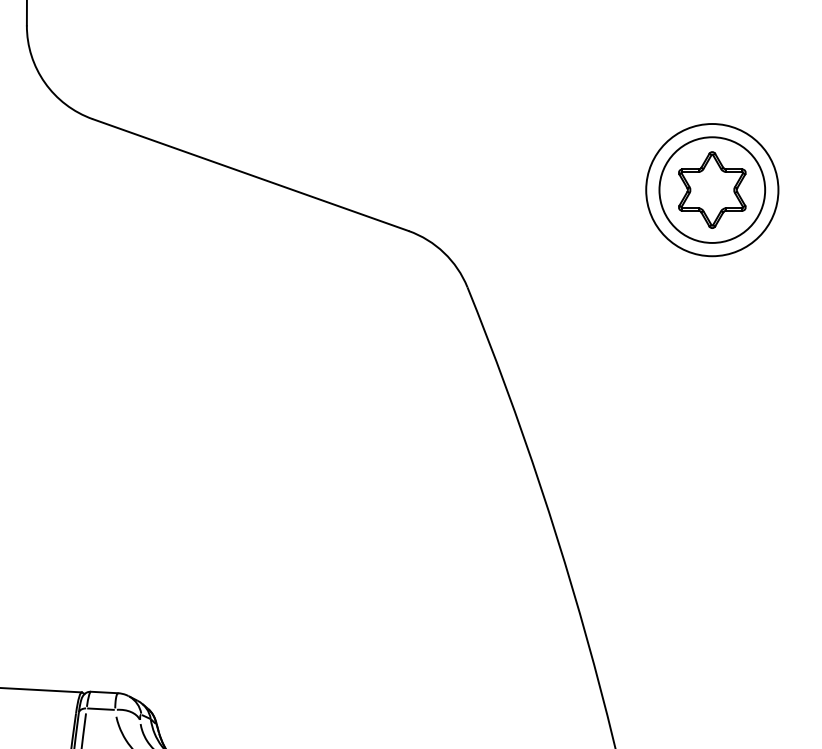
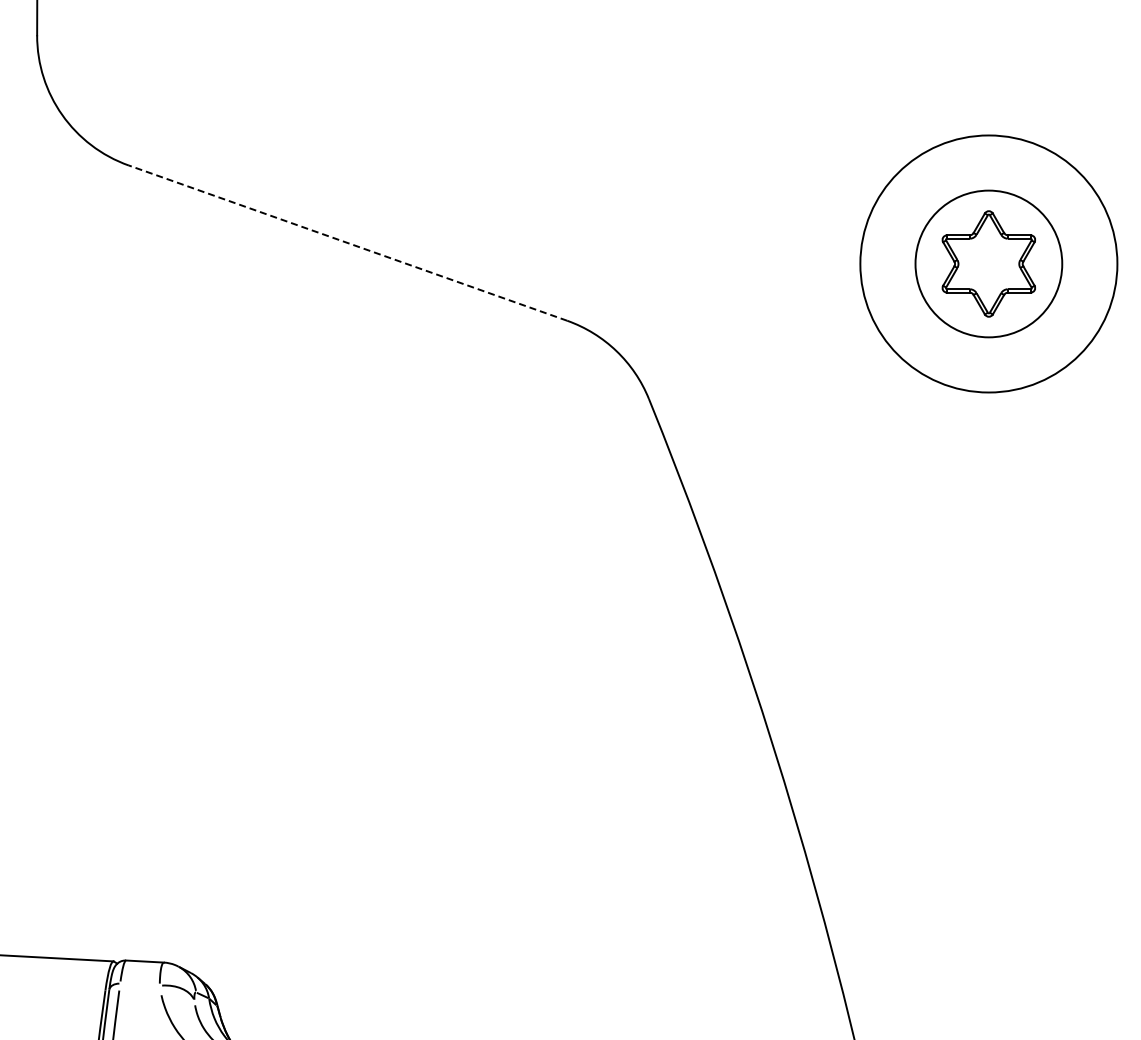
line: (251, 175) -> (348, 243), solid -> dashed
circle: (712, 189) -> (988, 263), size x1.4
line: (100, 709) -> (139, 984), removed

